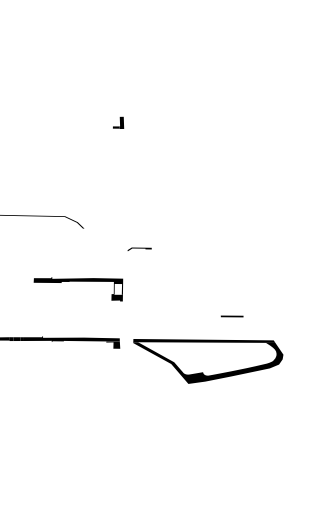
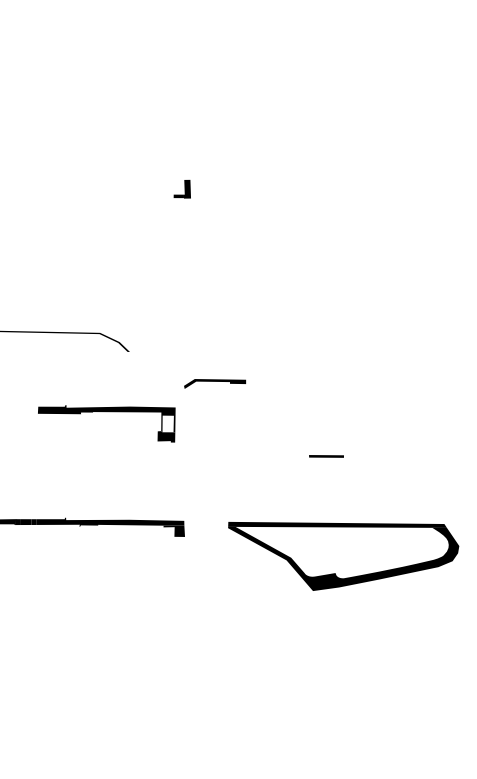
part: (139, 249) -> (214, 384), size x1.67
part: (78, 281) -> (106, 411), moved
line: (231, 316) -> (325, 456), moved
part: (208, 361) -> (343, 556), moved

